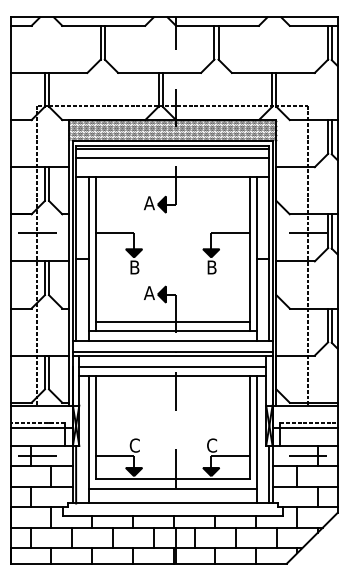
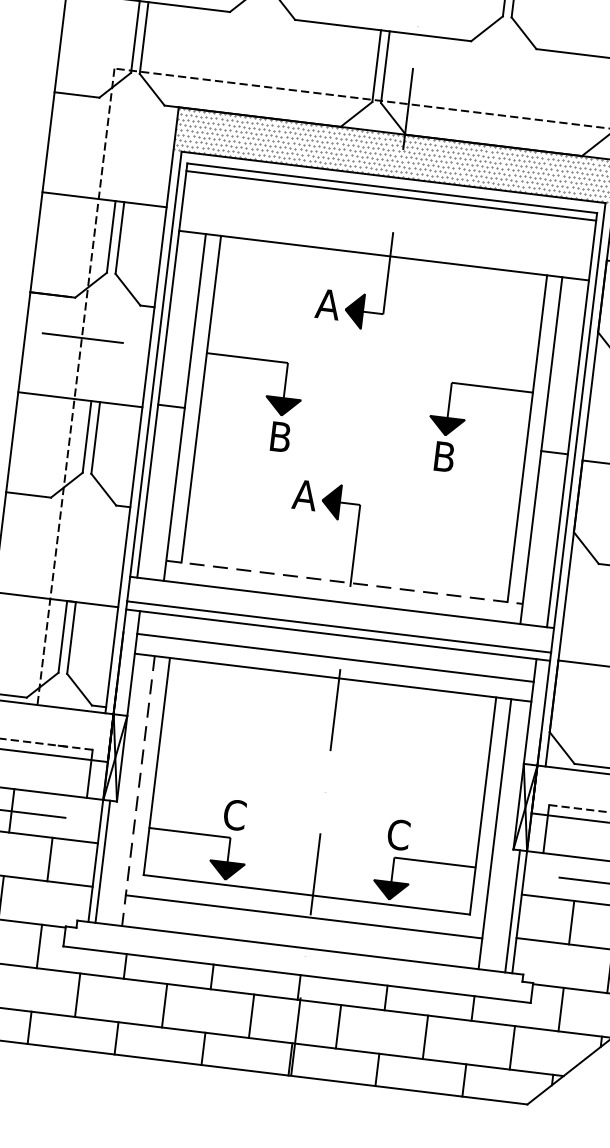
line: (172, 158) -> (388, 215), removed
line: (172, 321) -> (346, 561), removed
line: (172, 331) -> (344, 582), solid -> dashed
line: (88, 439) -> (138, 790), solid -> dashed

